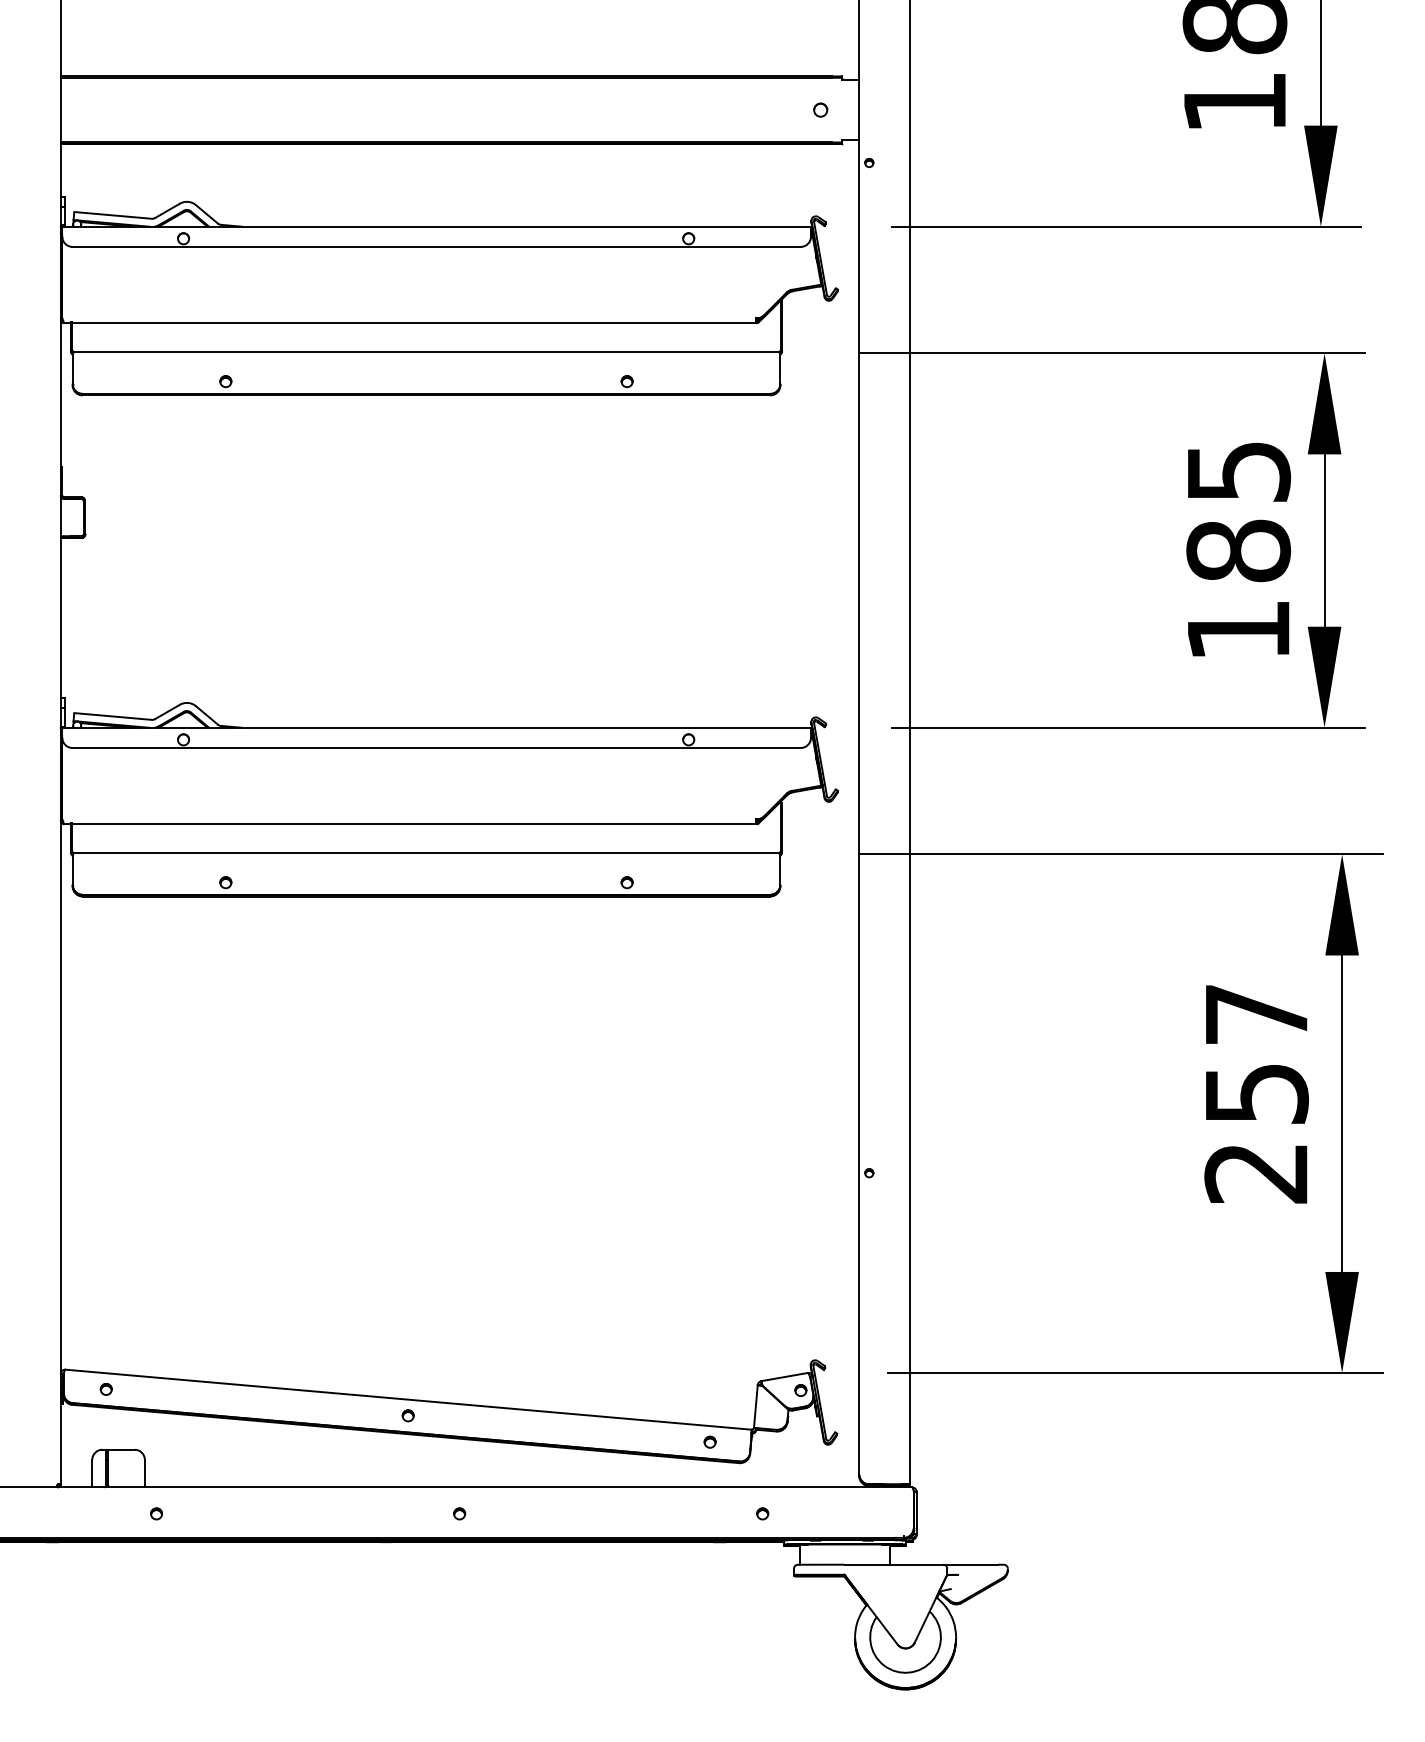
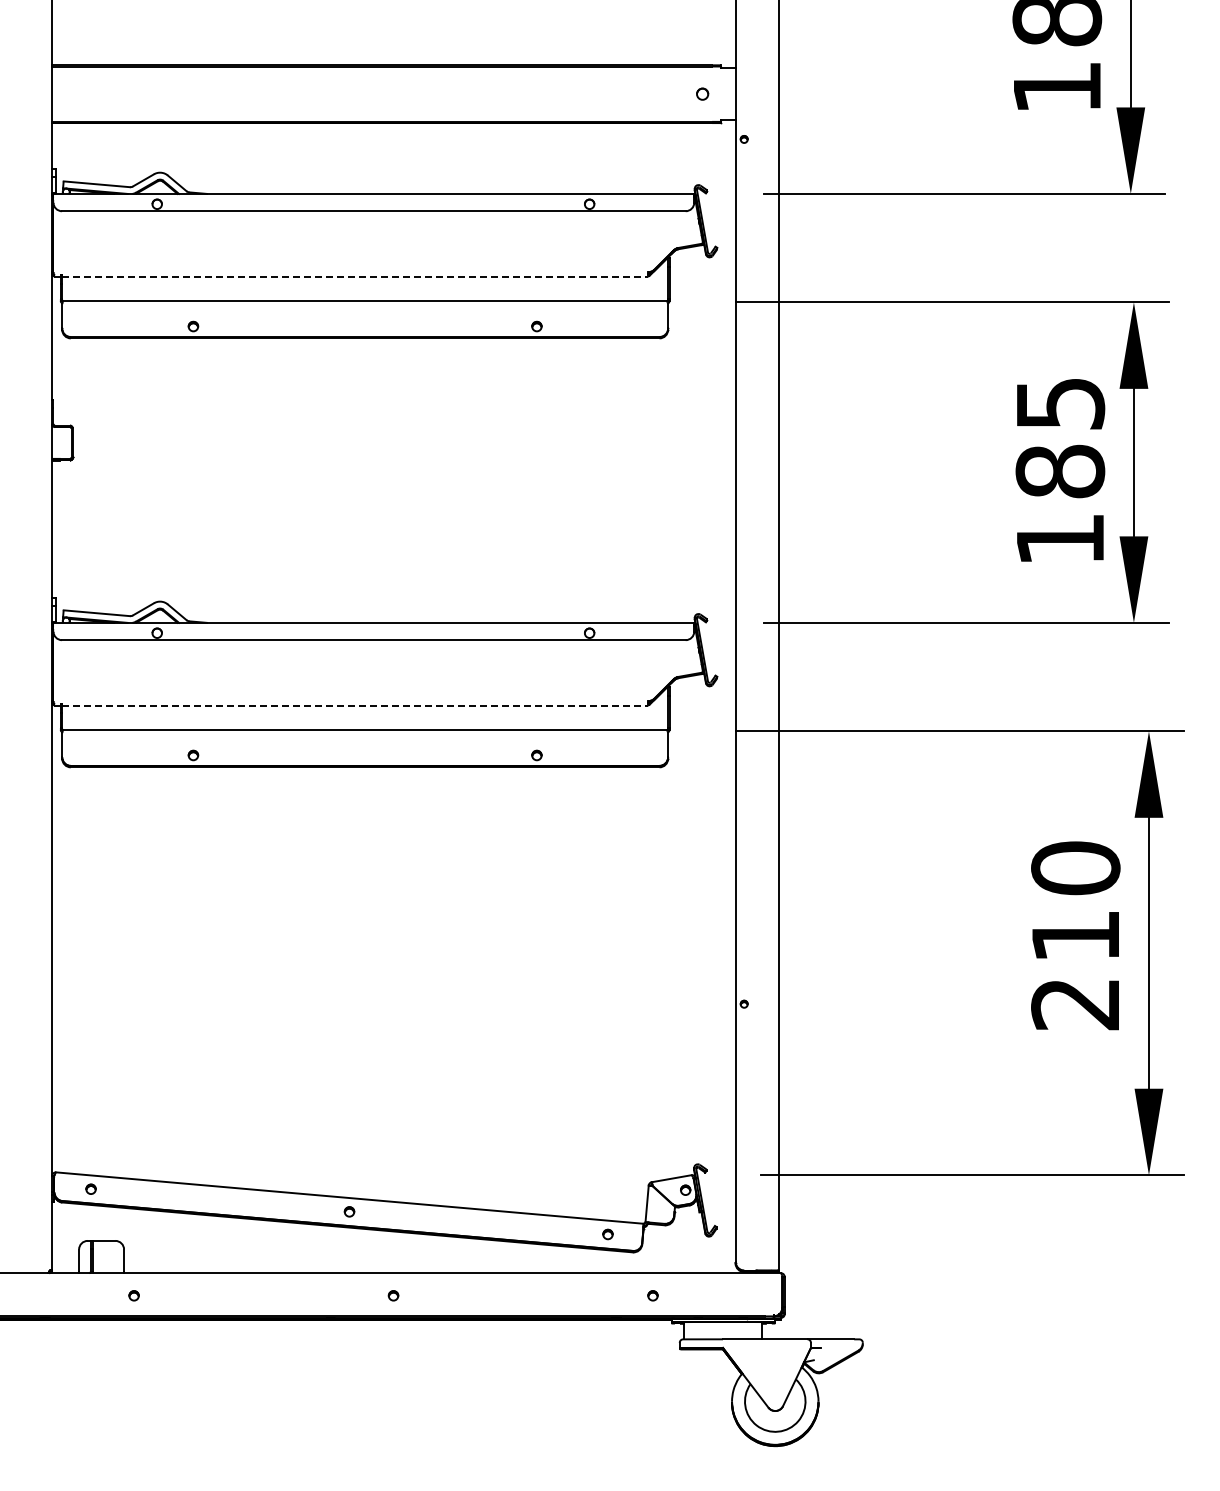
line: (414, 323) -> (354, 276), solid -> dashed
line: (414, 824) -> (354, 705), solid -> dashed
text: (1256, 1053) -> (1075, 901), 257 -> 210

